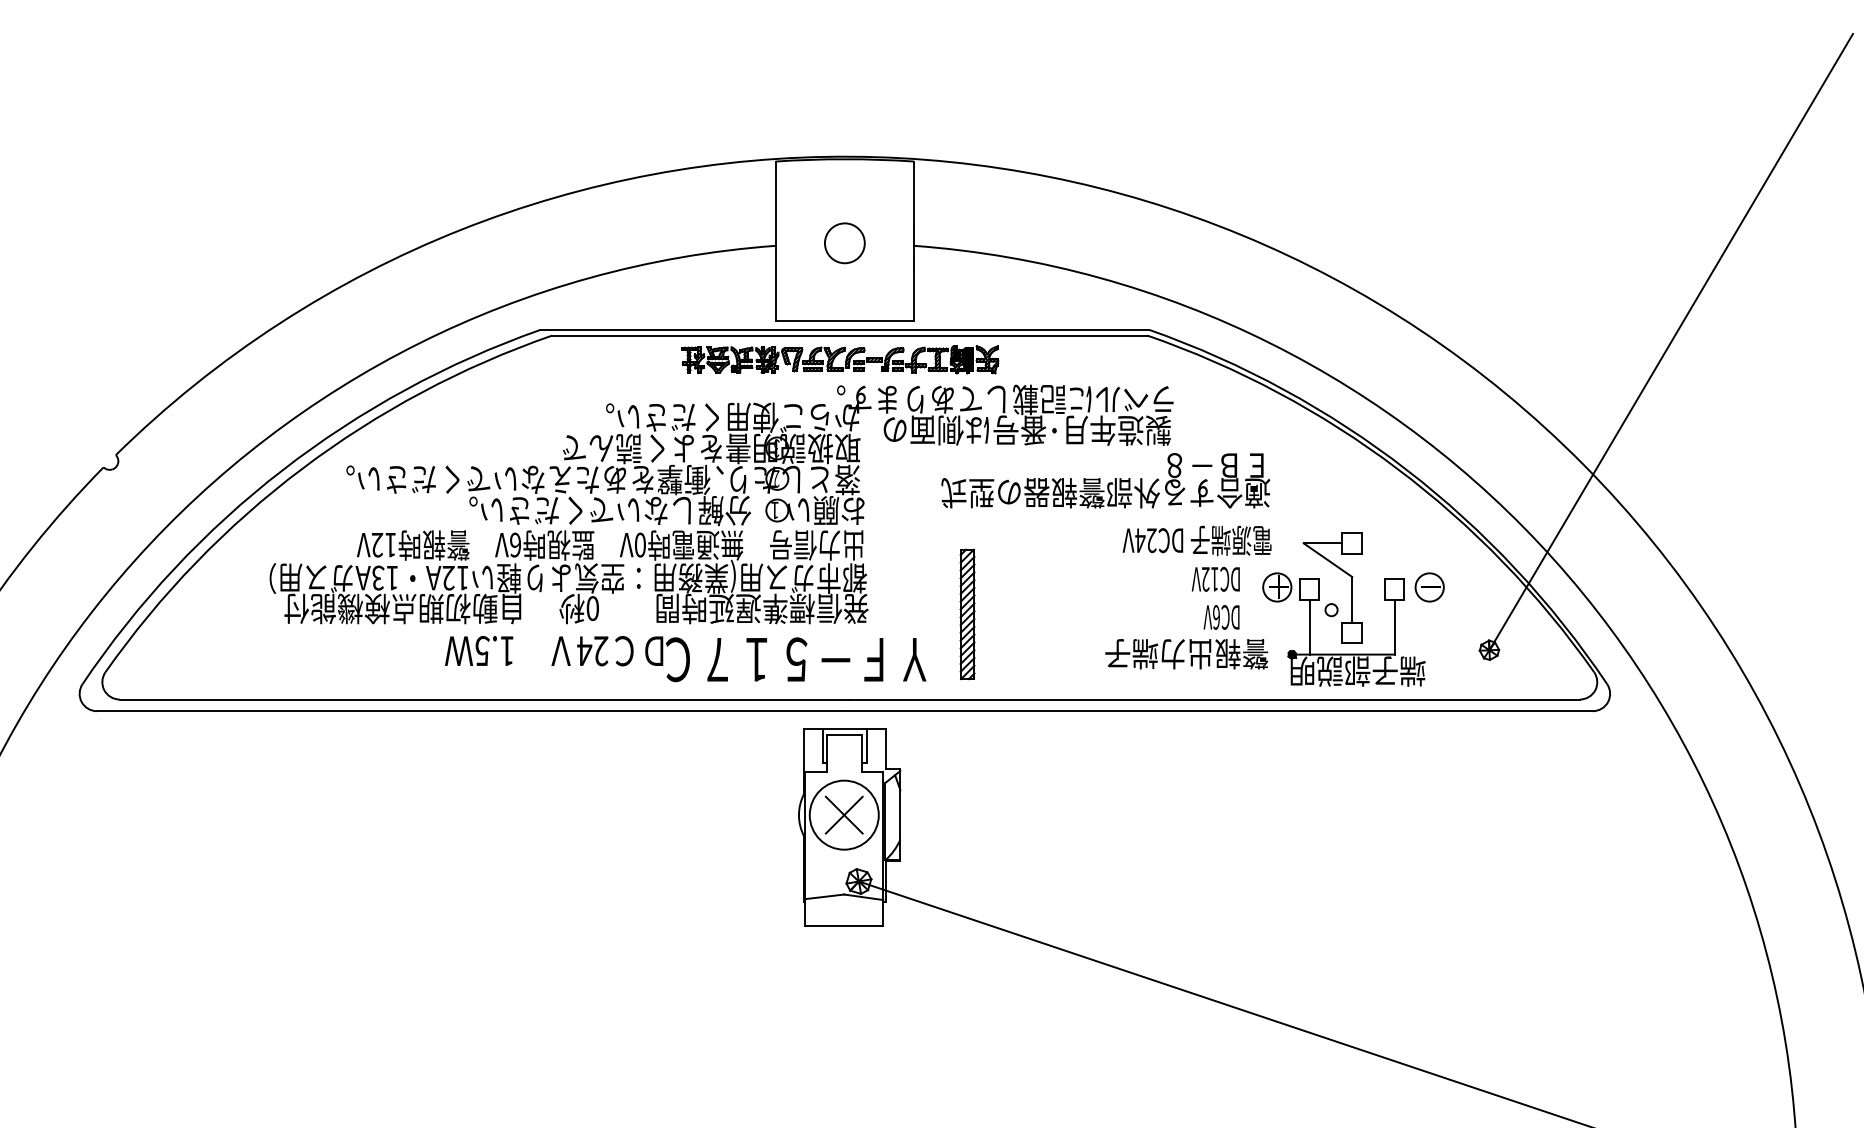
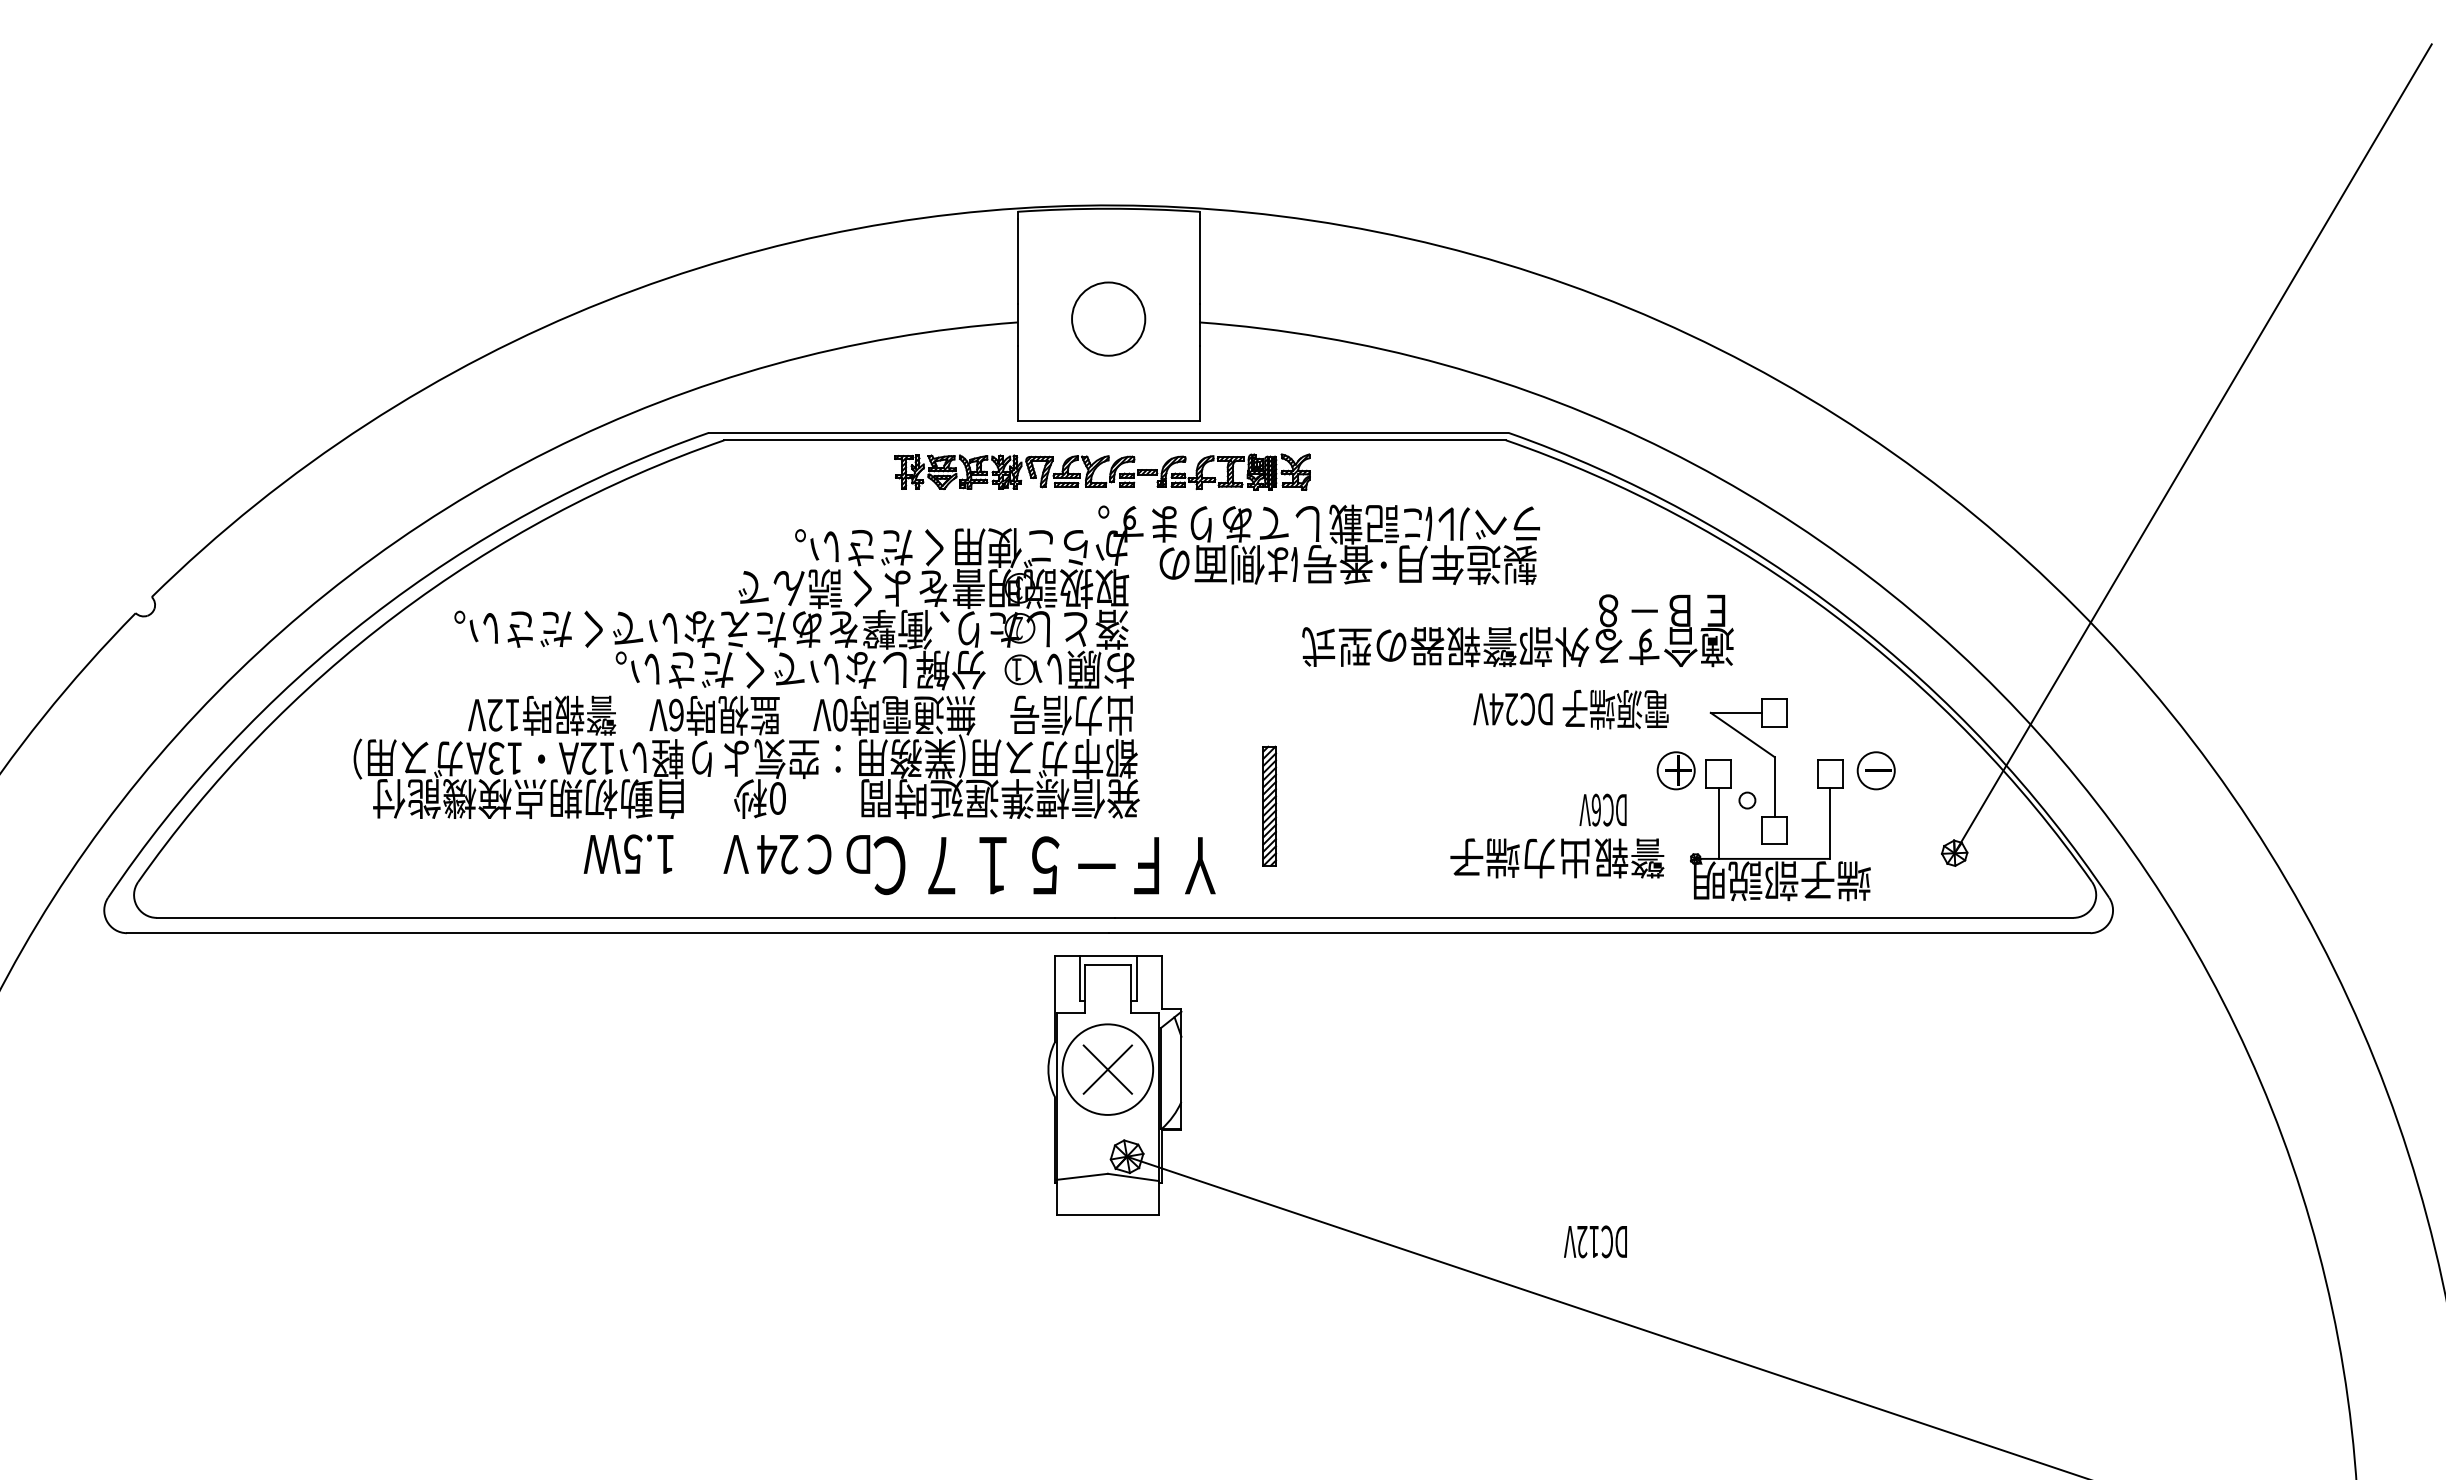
circle: (844, 243) -> (1108, 319), size x1.4
text: (1105, 480) -> (1517, 630), moved
text: (1215, 579) -> (1595, 1242), moved
part: (967, 614) -> (1269, 806), size x0.7

